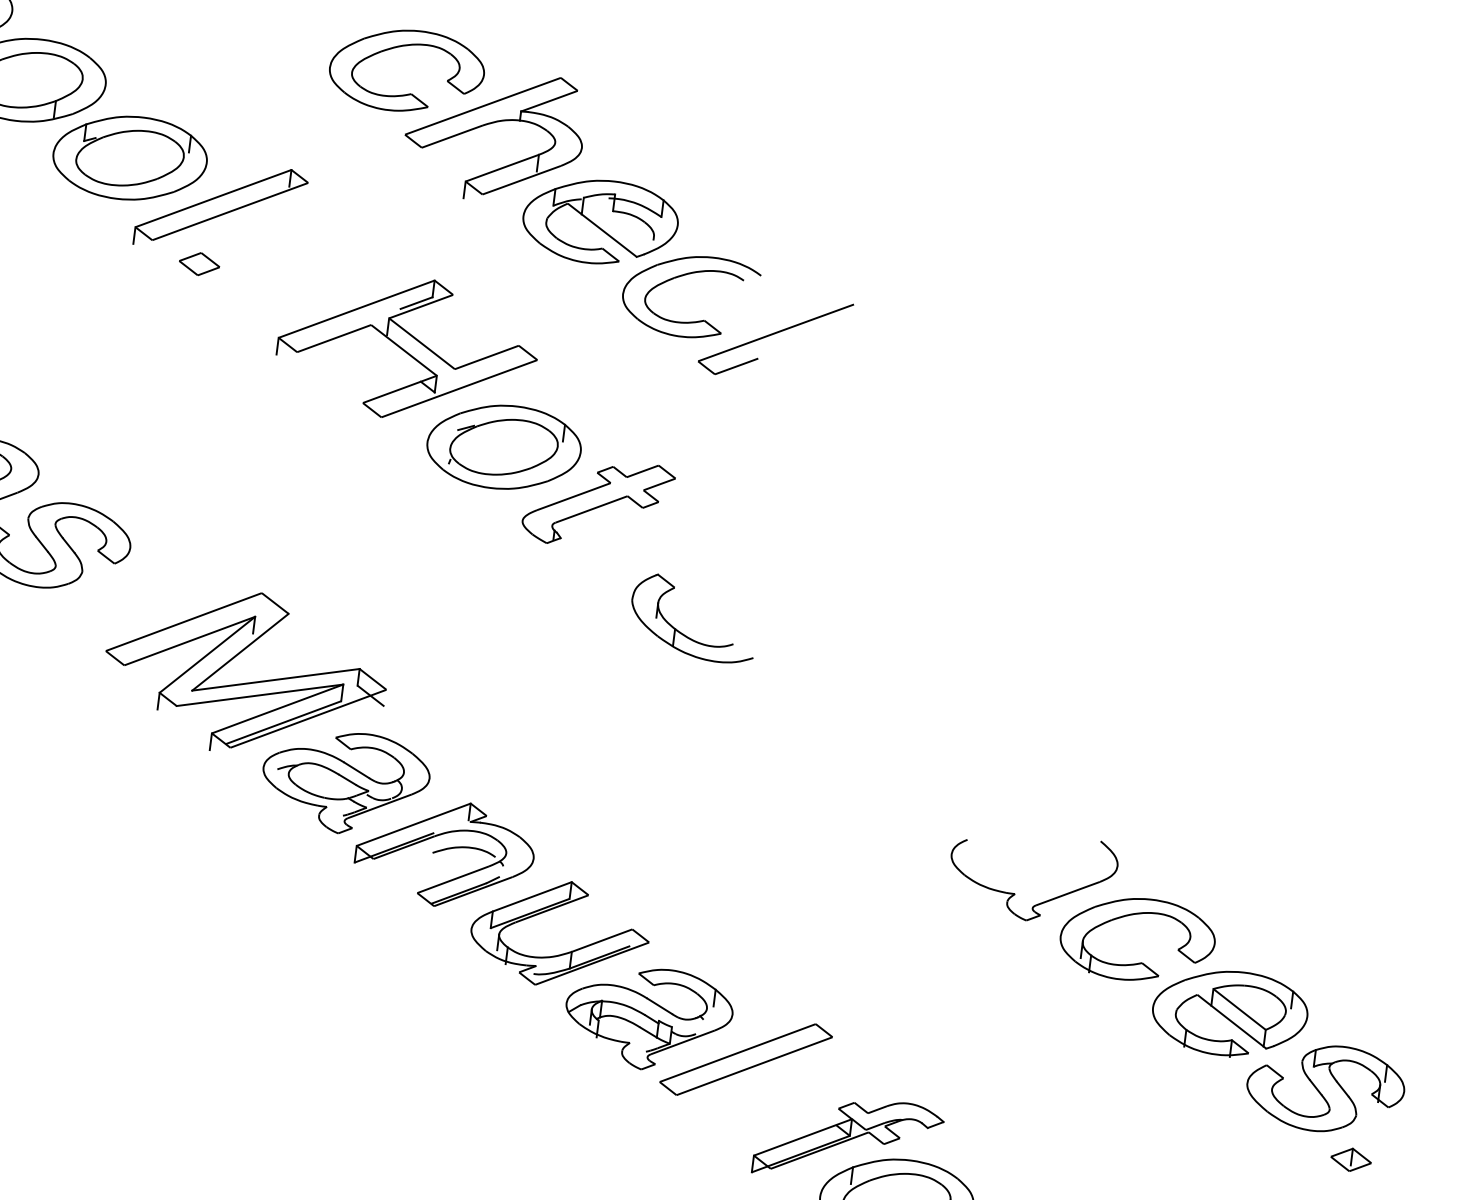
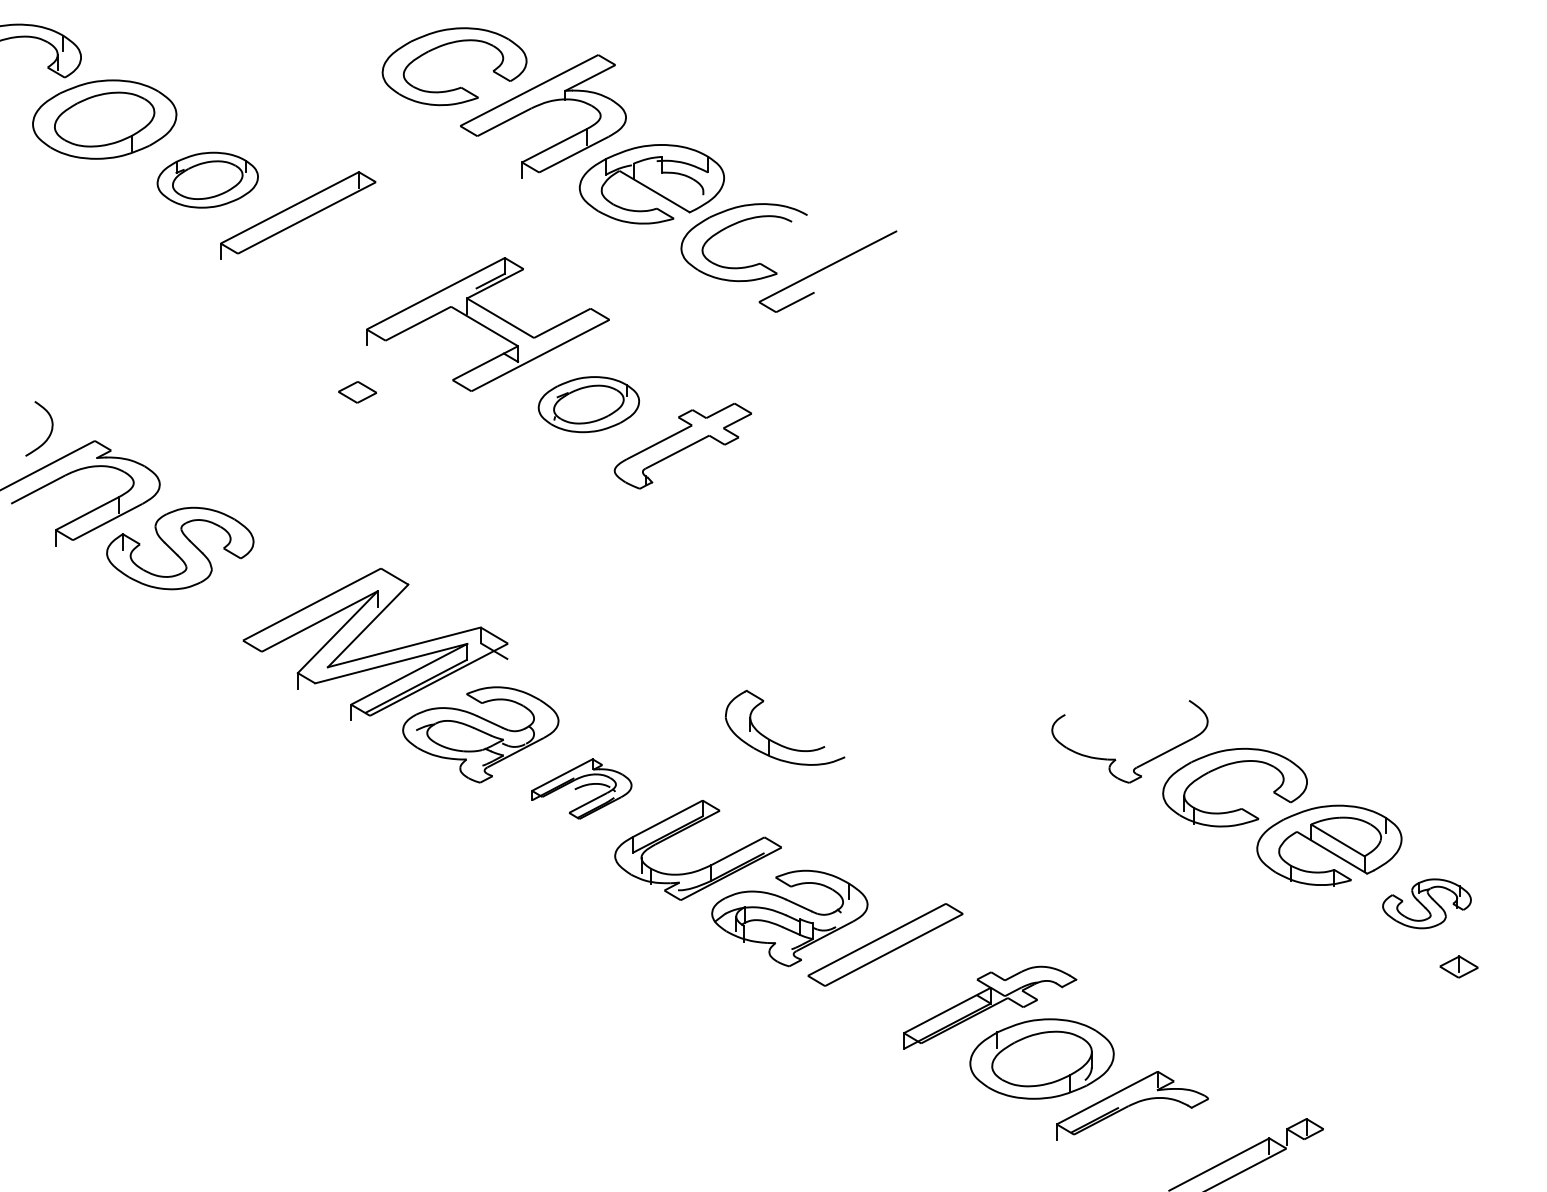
part: (129, 158) -> (207, 180), size x0.7
part: (199, 264) -> (357, 392), moved
part: (503, 447) -> (588, 404), size x0.7
part: (683, 633) -> (777, 742), moved
part: (444, 853) -> (581, 788), size x0.6
part: (1325, 1088) -> (1426, 903), size x0.6

